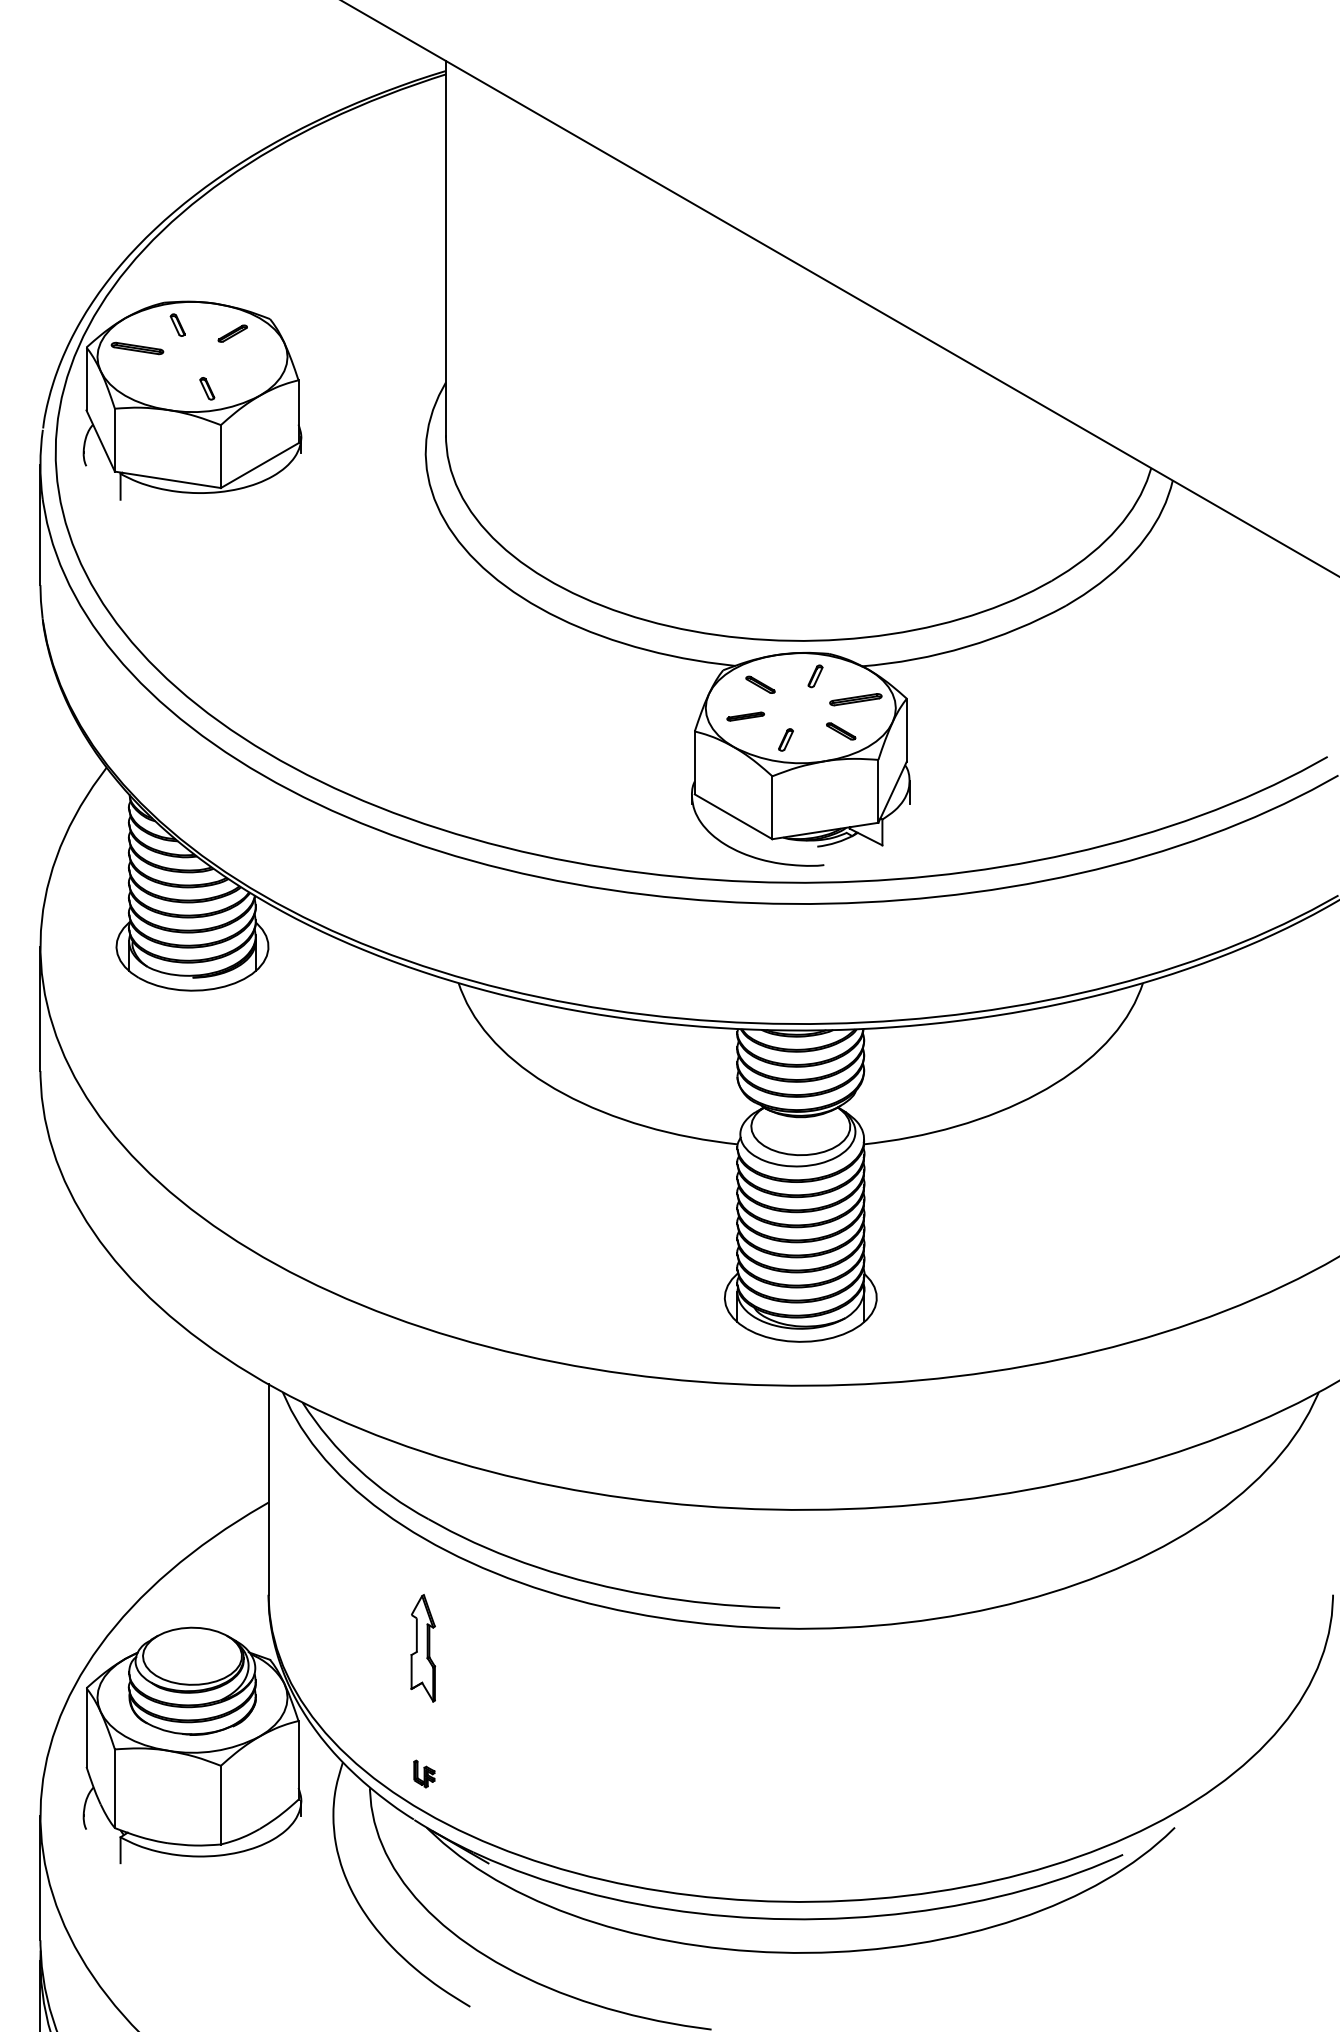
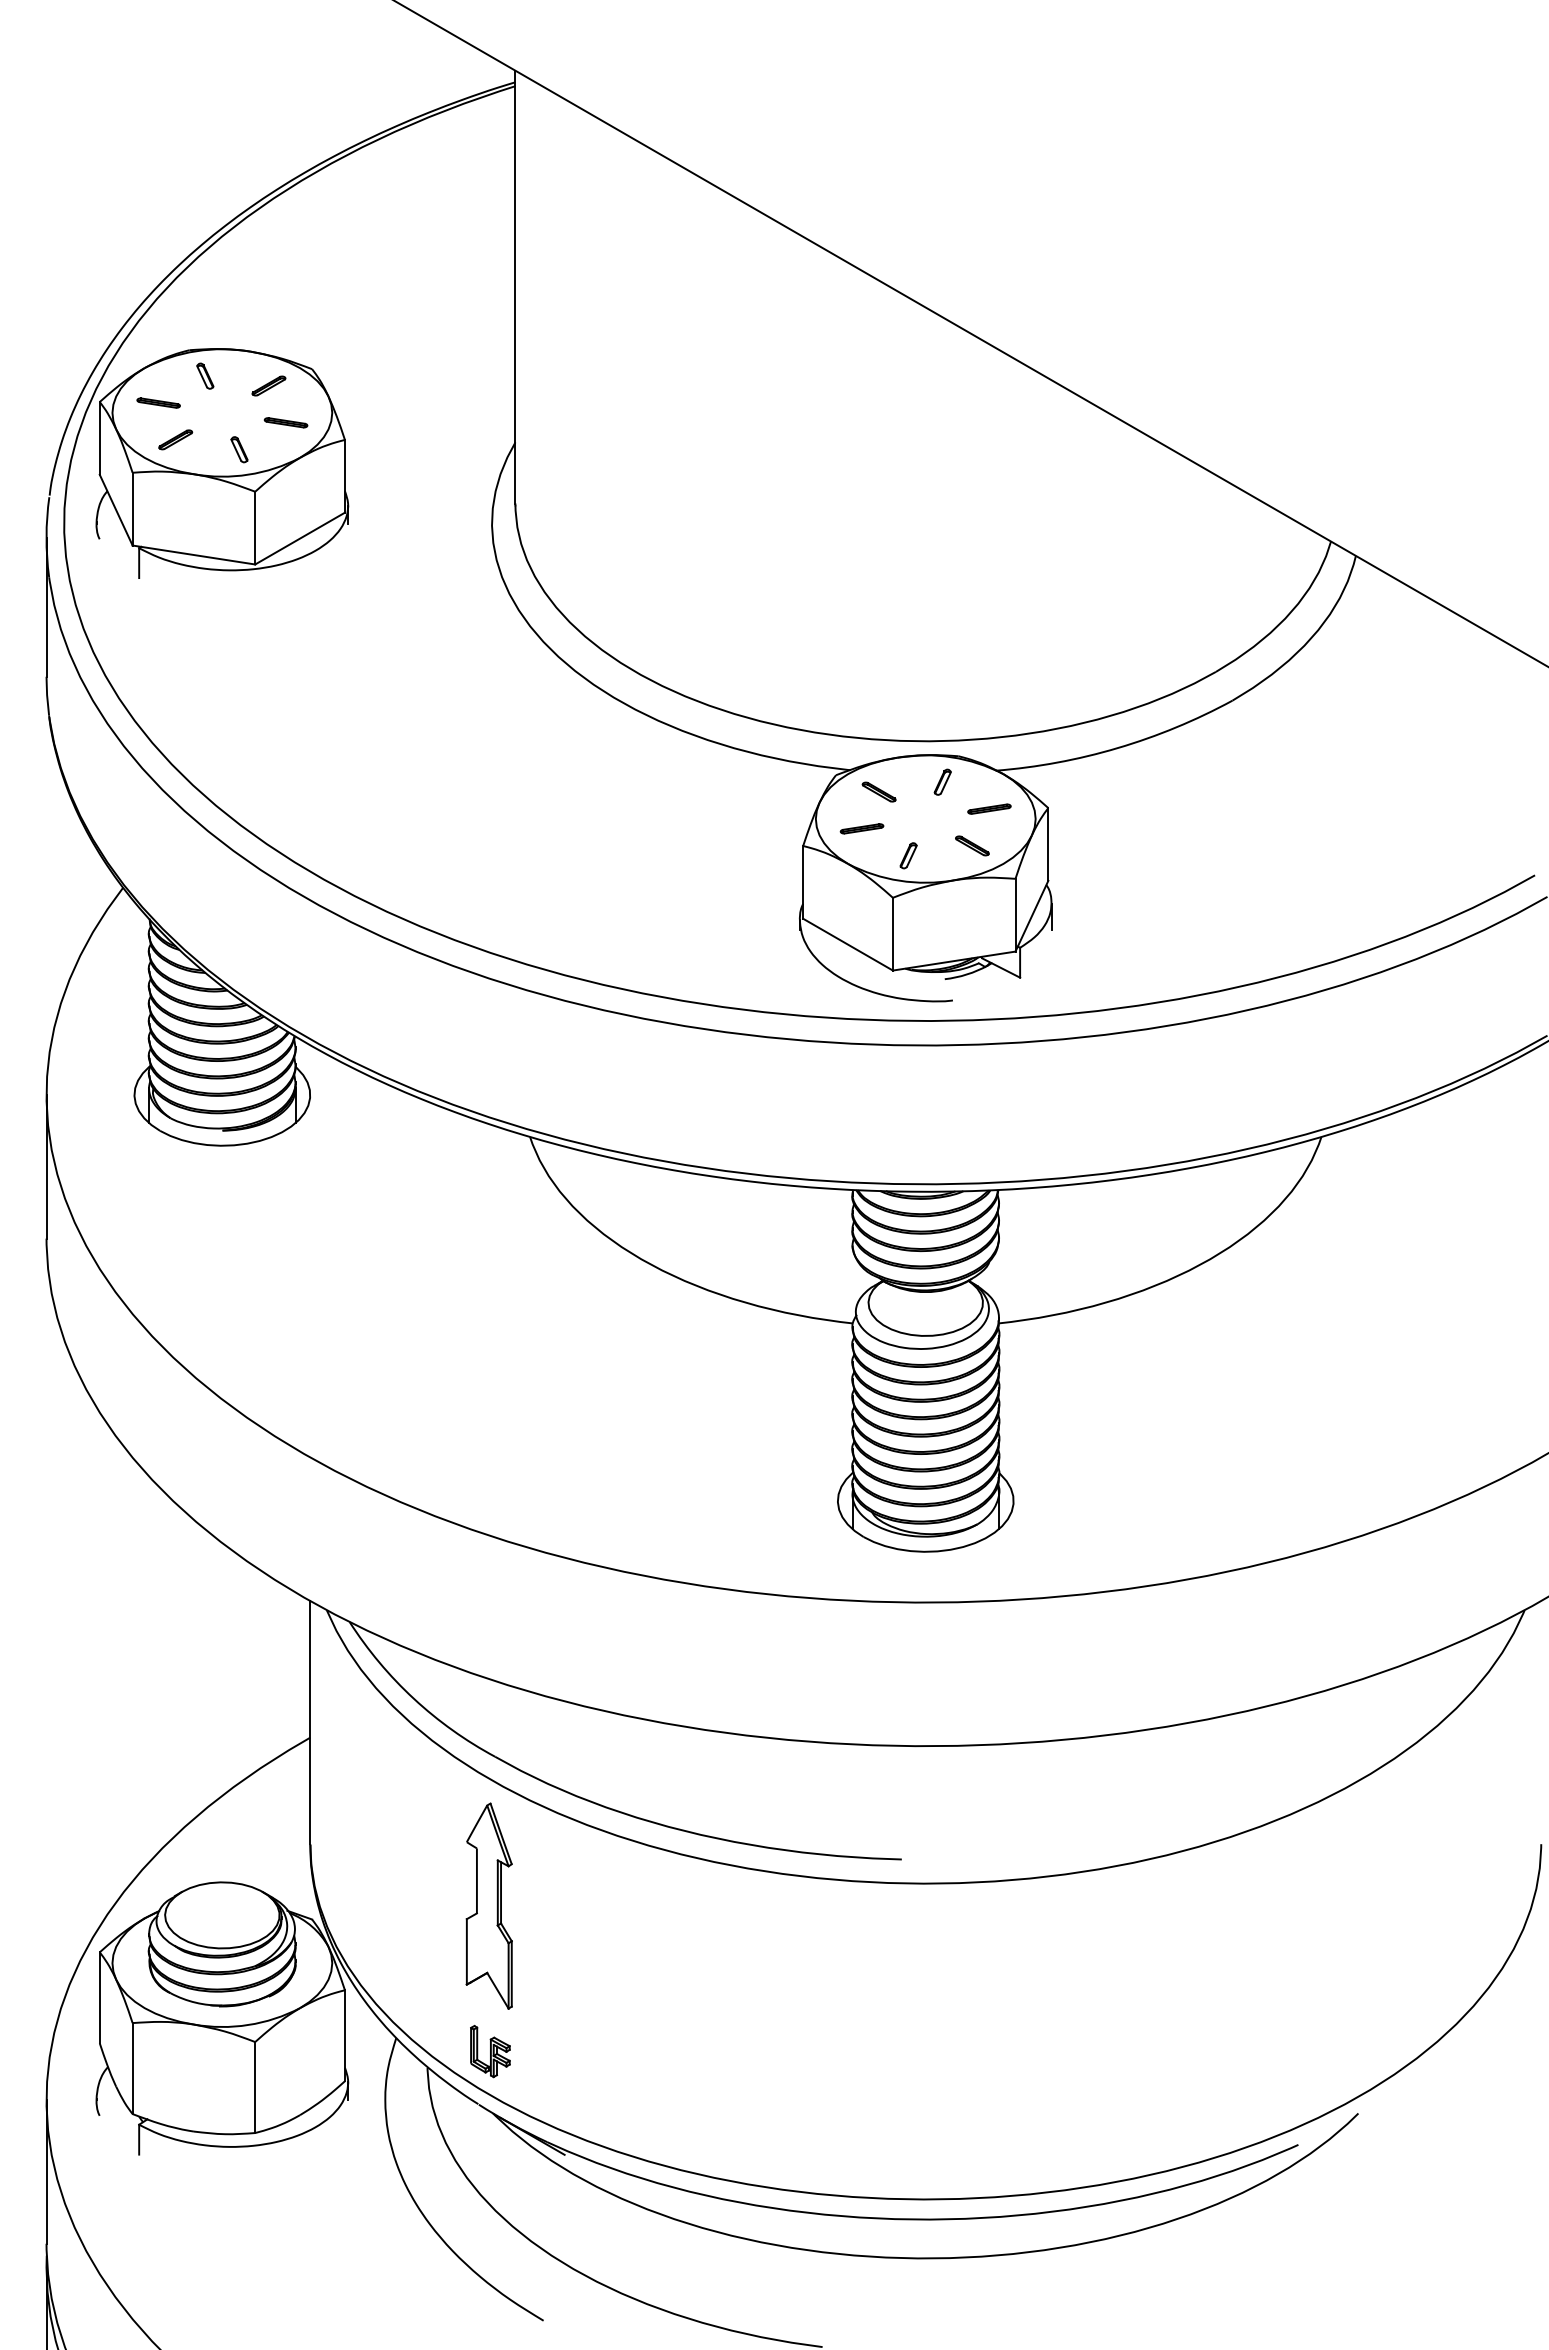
part: (137, 347) -> (158, 402), size x0.71
part: (247, 365) -> (285, 422), added
part: (151, 379) -> (175, 439), added
part: (855, 699) -> (989, 808), size x0.71
part: (422, 1647) -> (488, 1905), size x1.67
part: (424, 1773) -> (490, 2051), size x1.67

